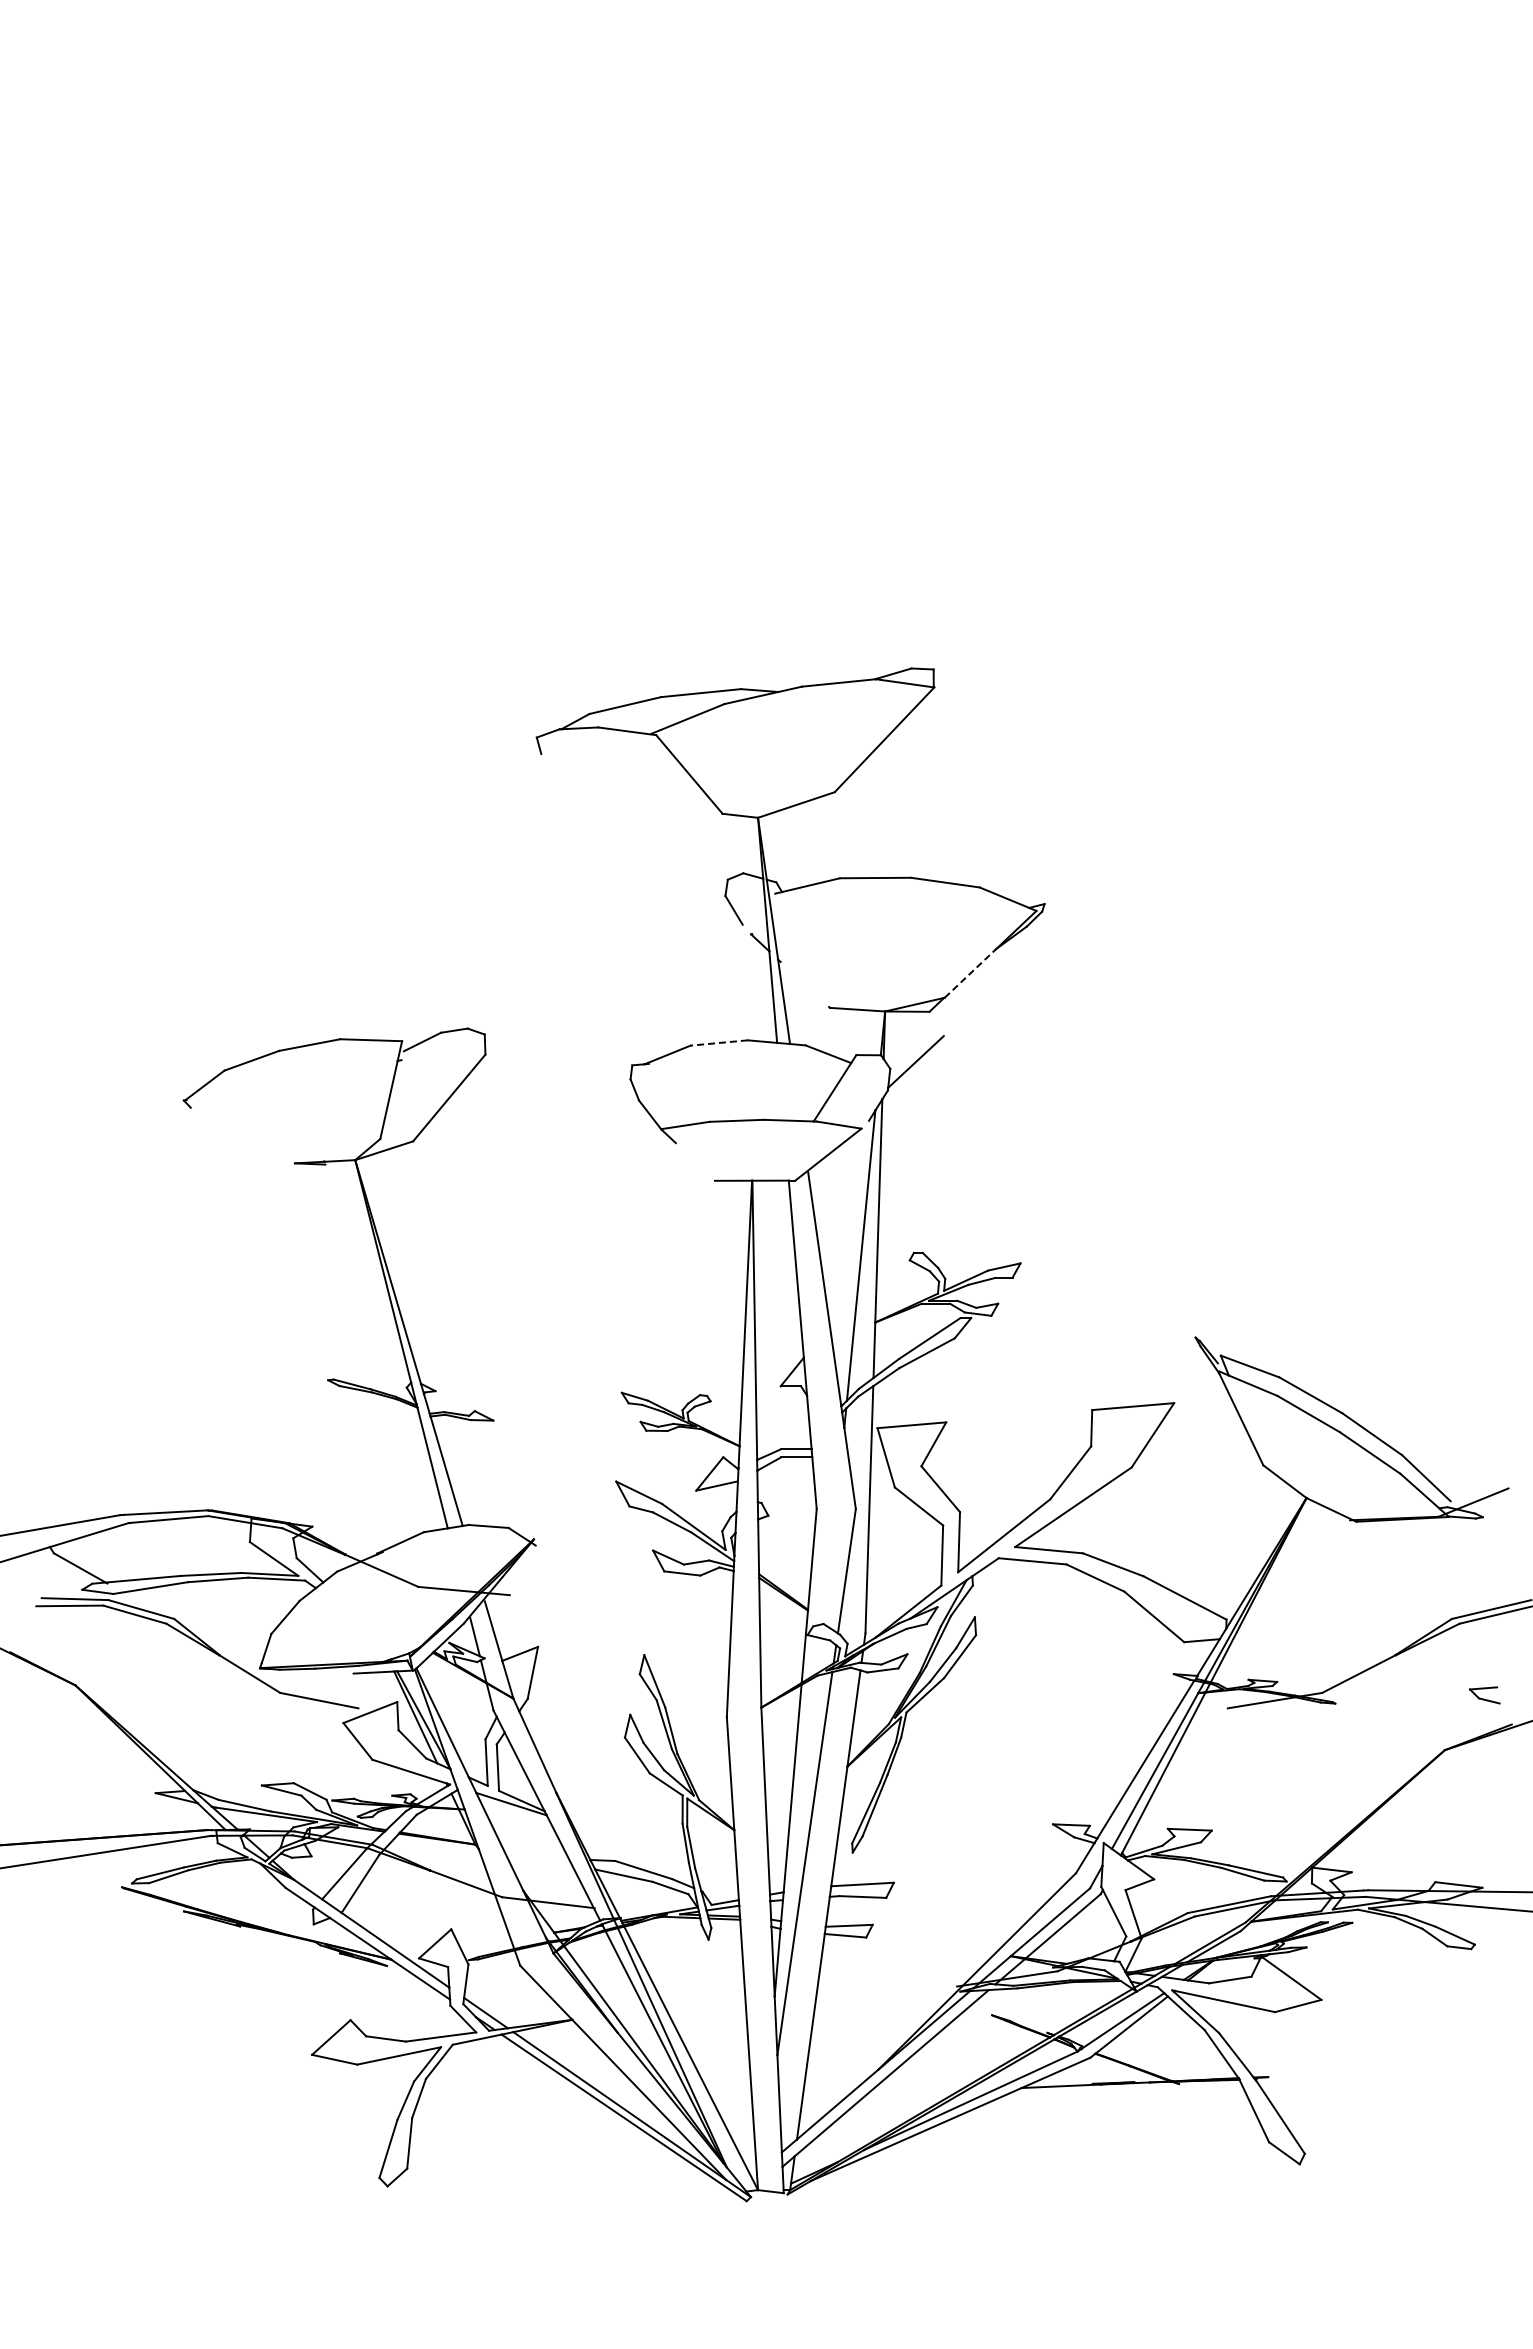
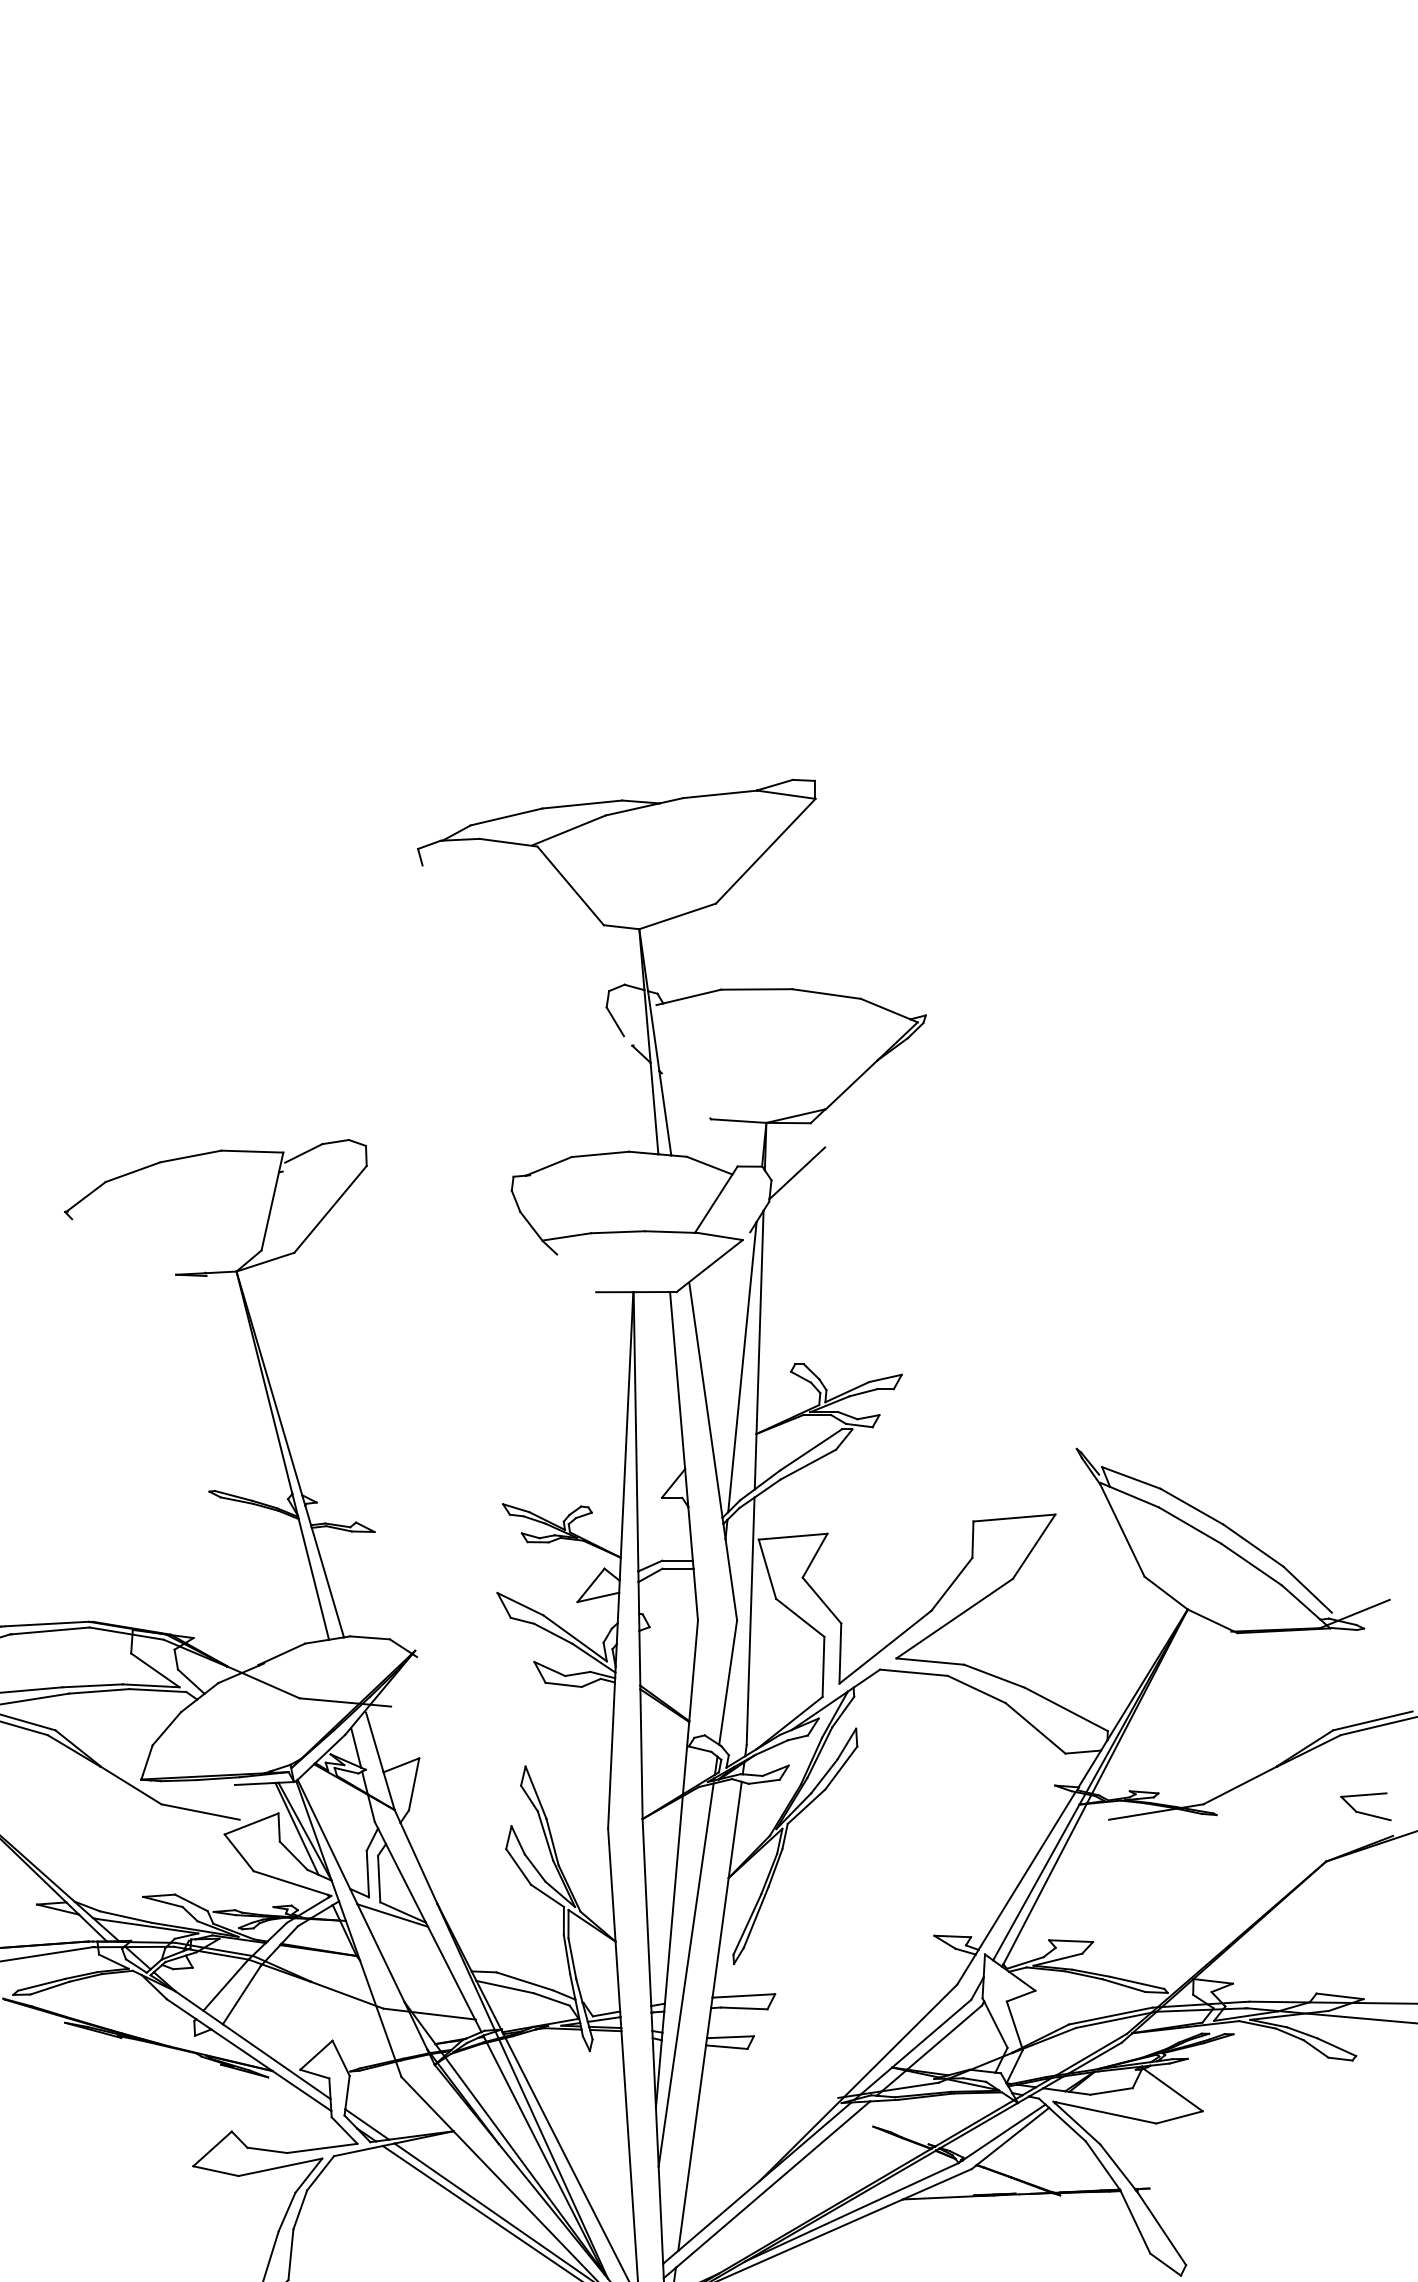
line: (970, 973) -> (851, 1084), dashed -> solid
line: (719, 1043) -> (600, 1154), dashed -> solid
part: (1484, 1695) -> (1365, 1806), size x1.67

